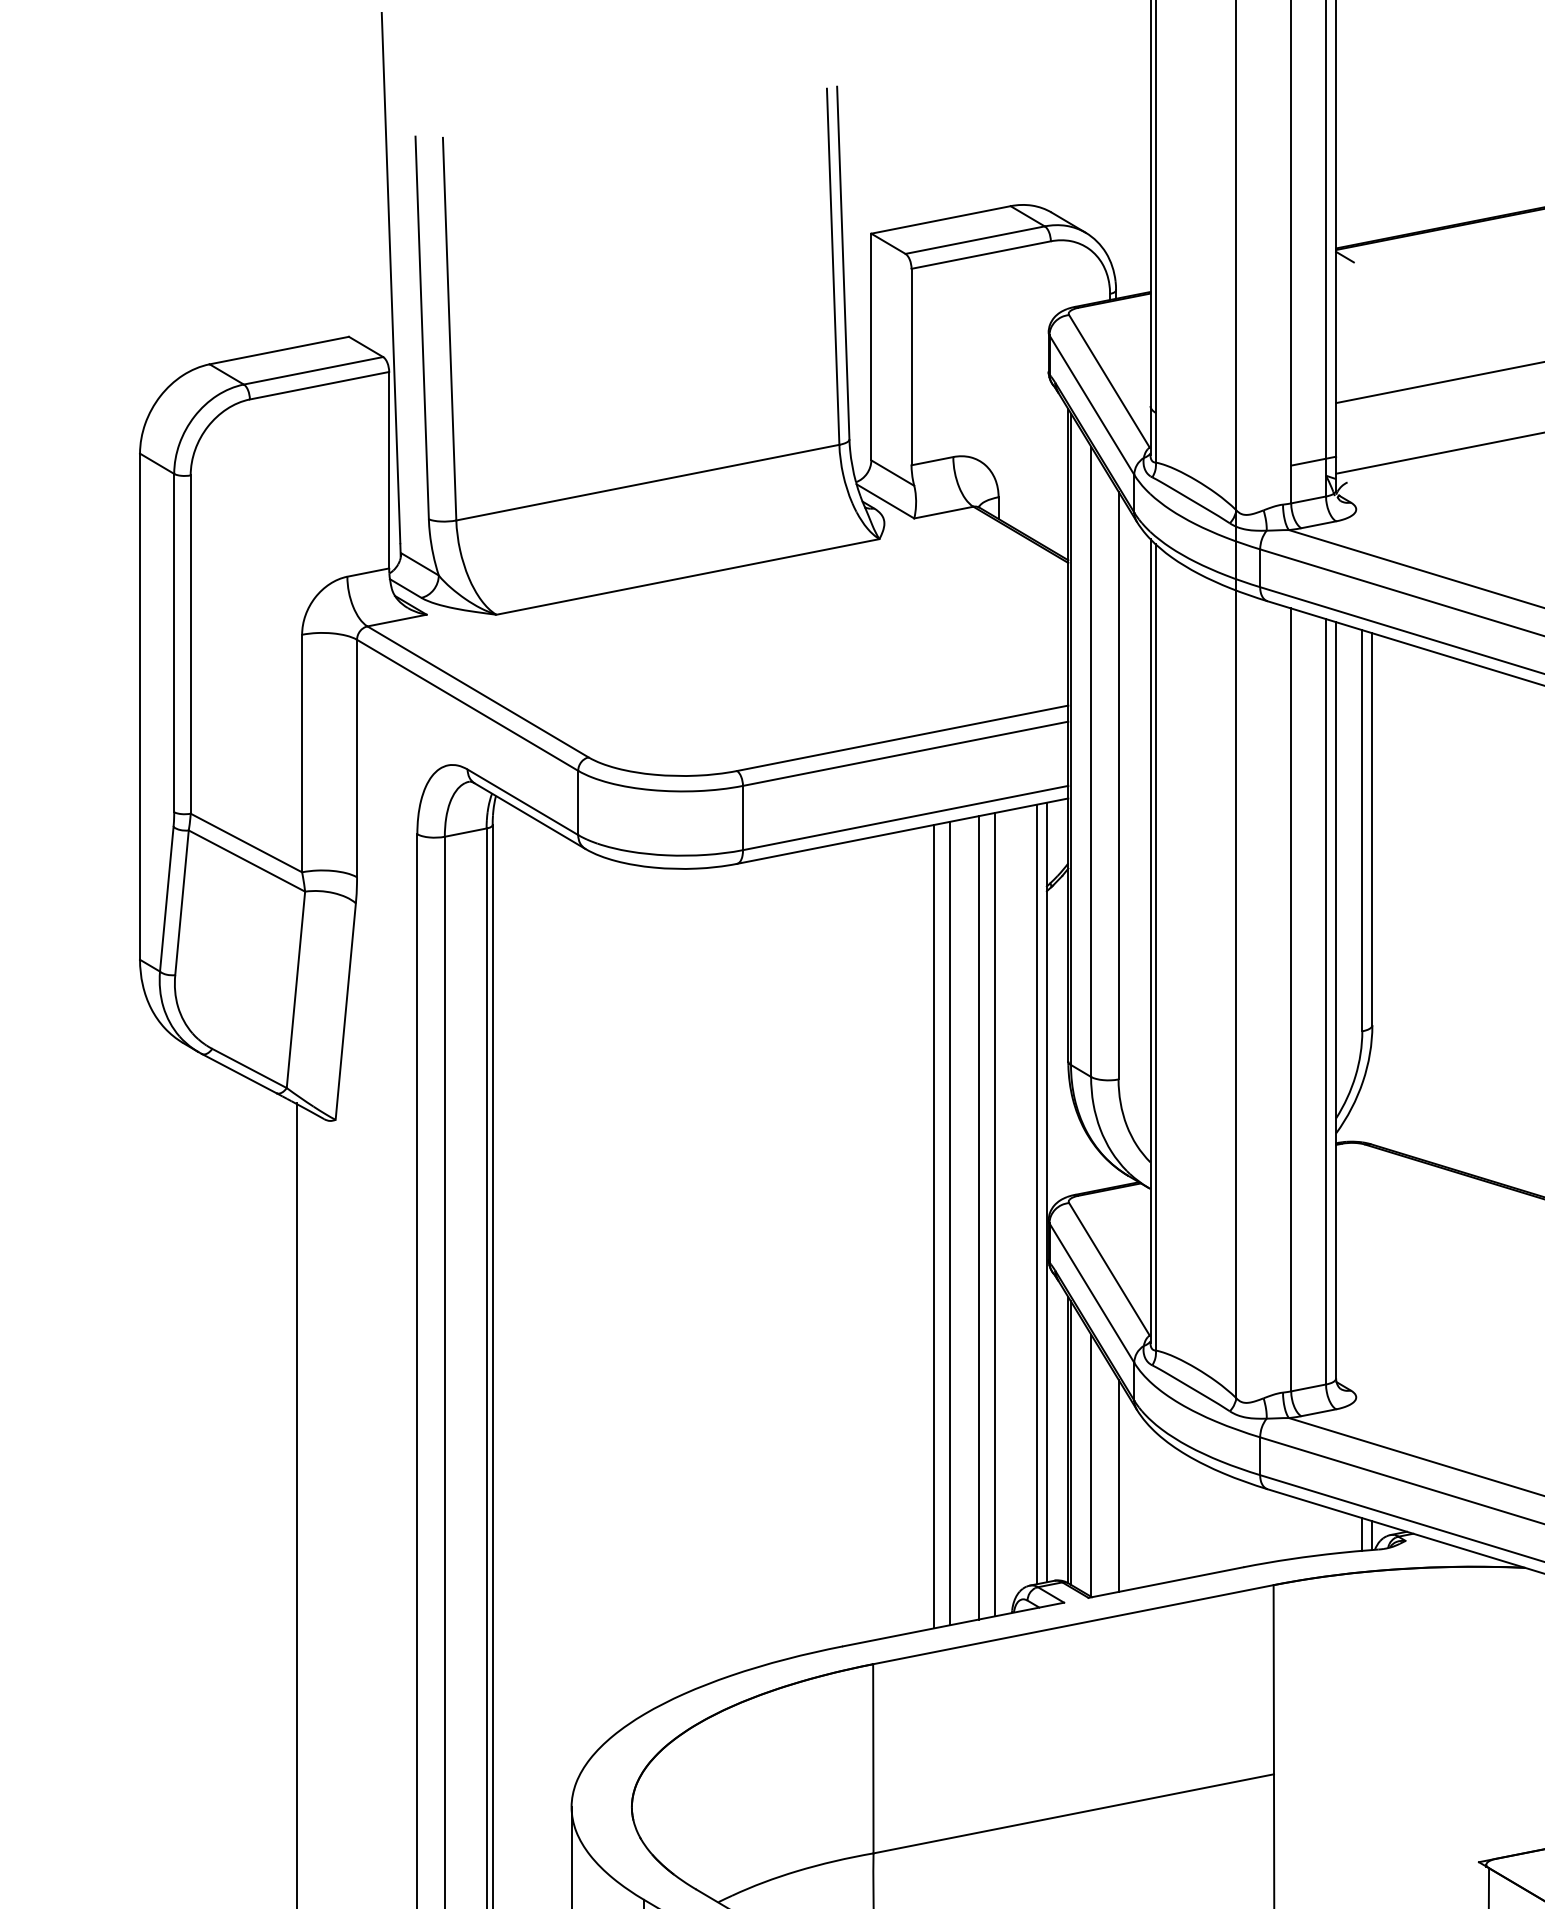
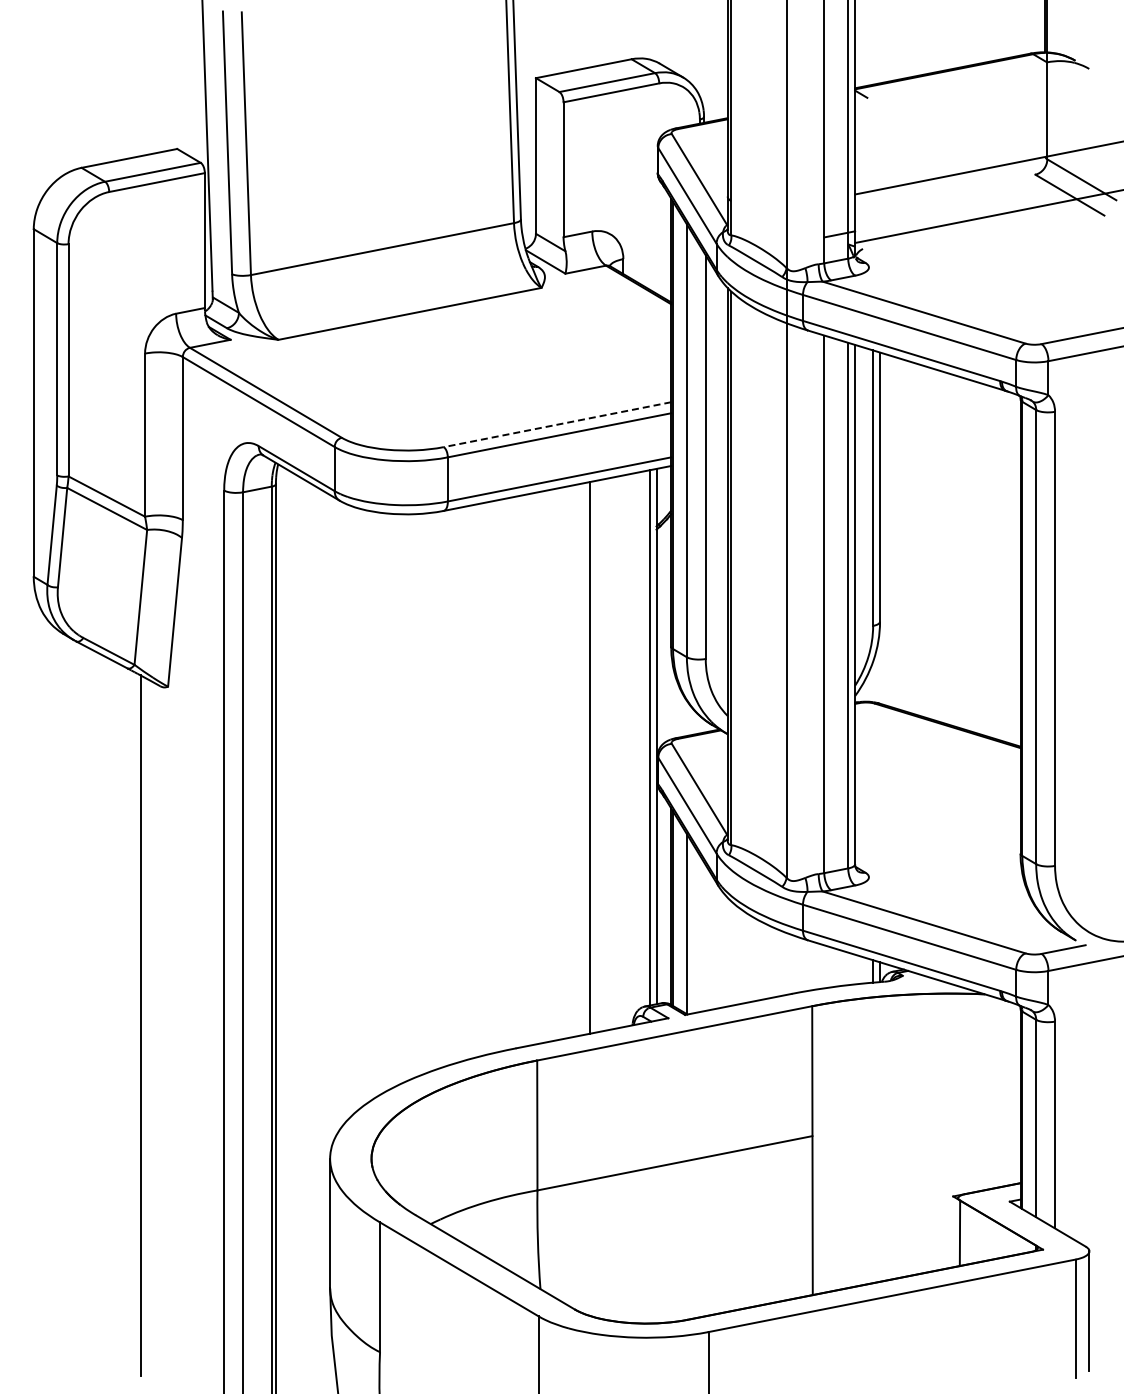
line: (902, 738) -> (557, 424), solid -> dashed
line: (994, 1214) -> (620, 751), removed
line: (978, 1217) -> (609, 753), removed
line: (933, 1225) -> (578, 759), removed
line: (1118, 1485) -> (705, 937), removed

